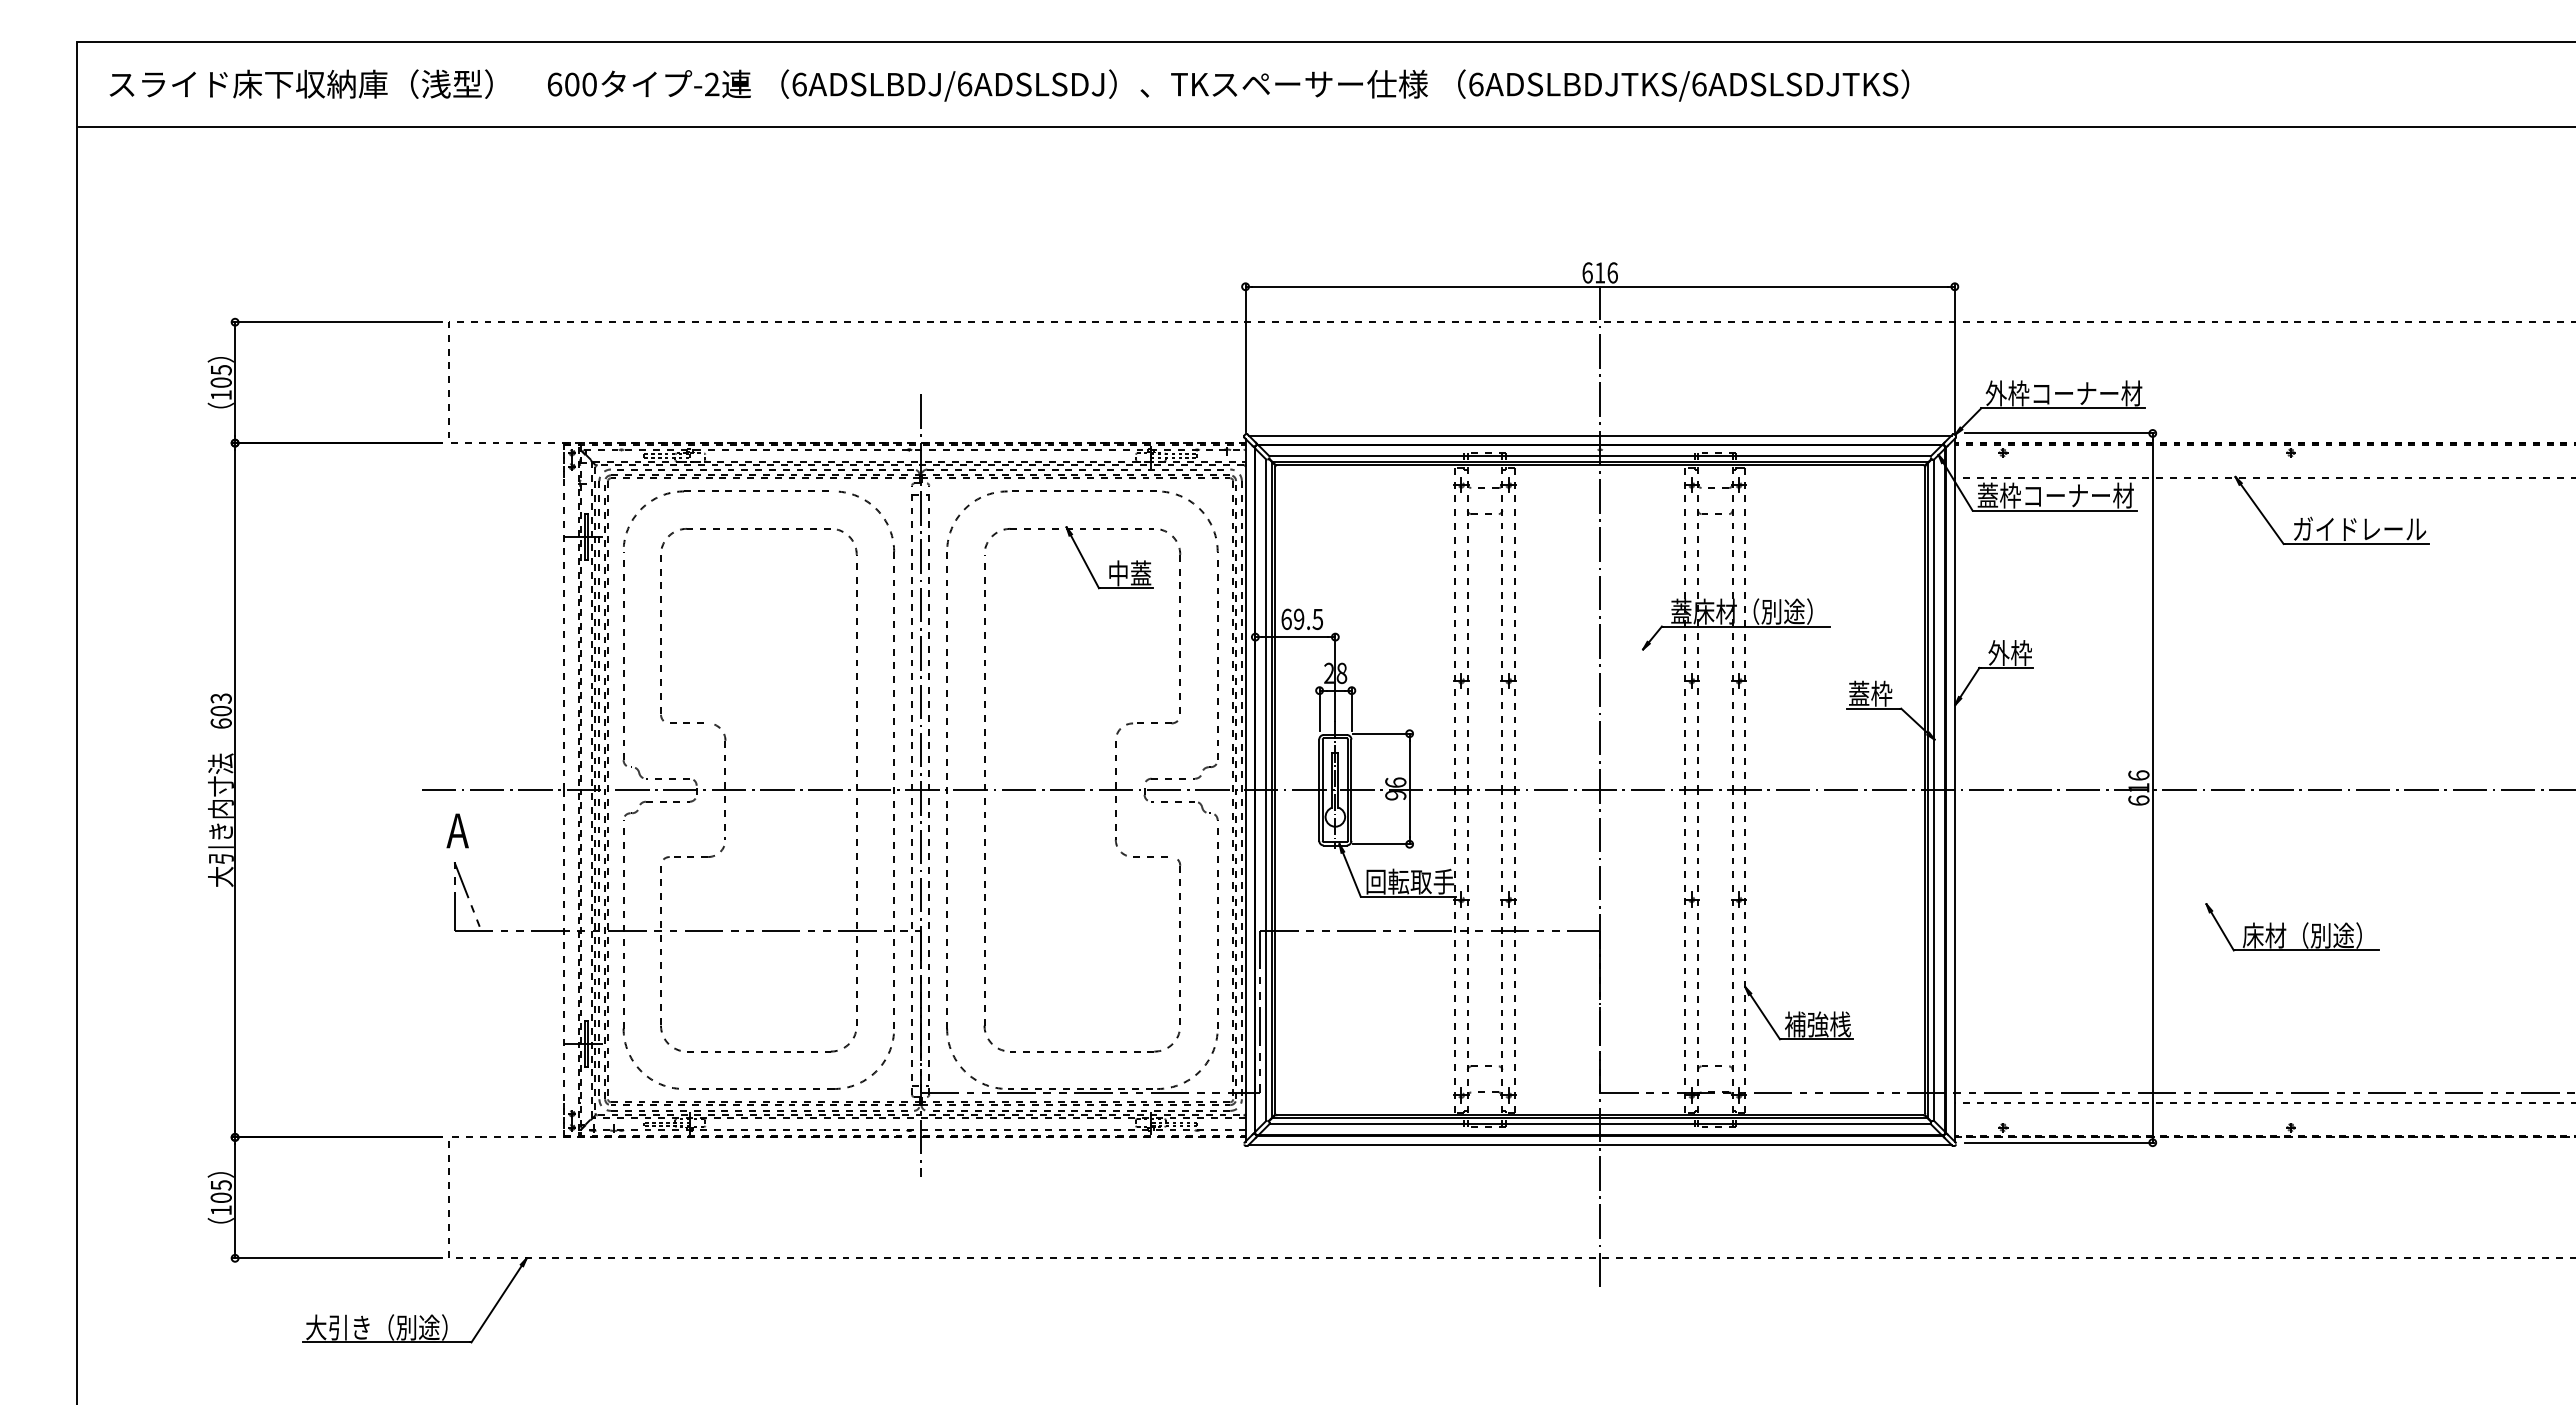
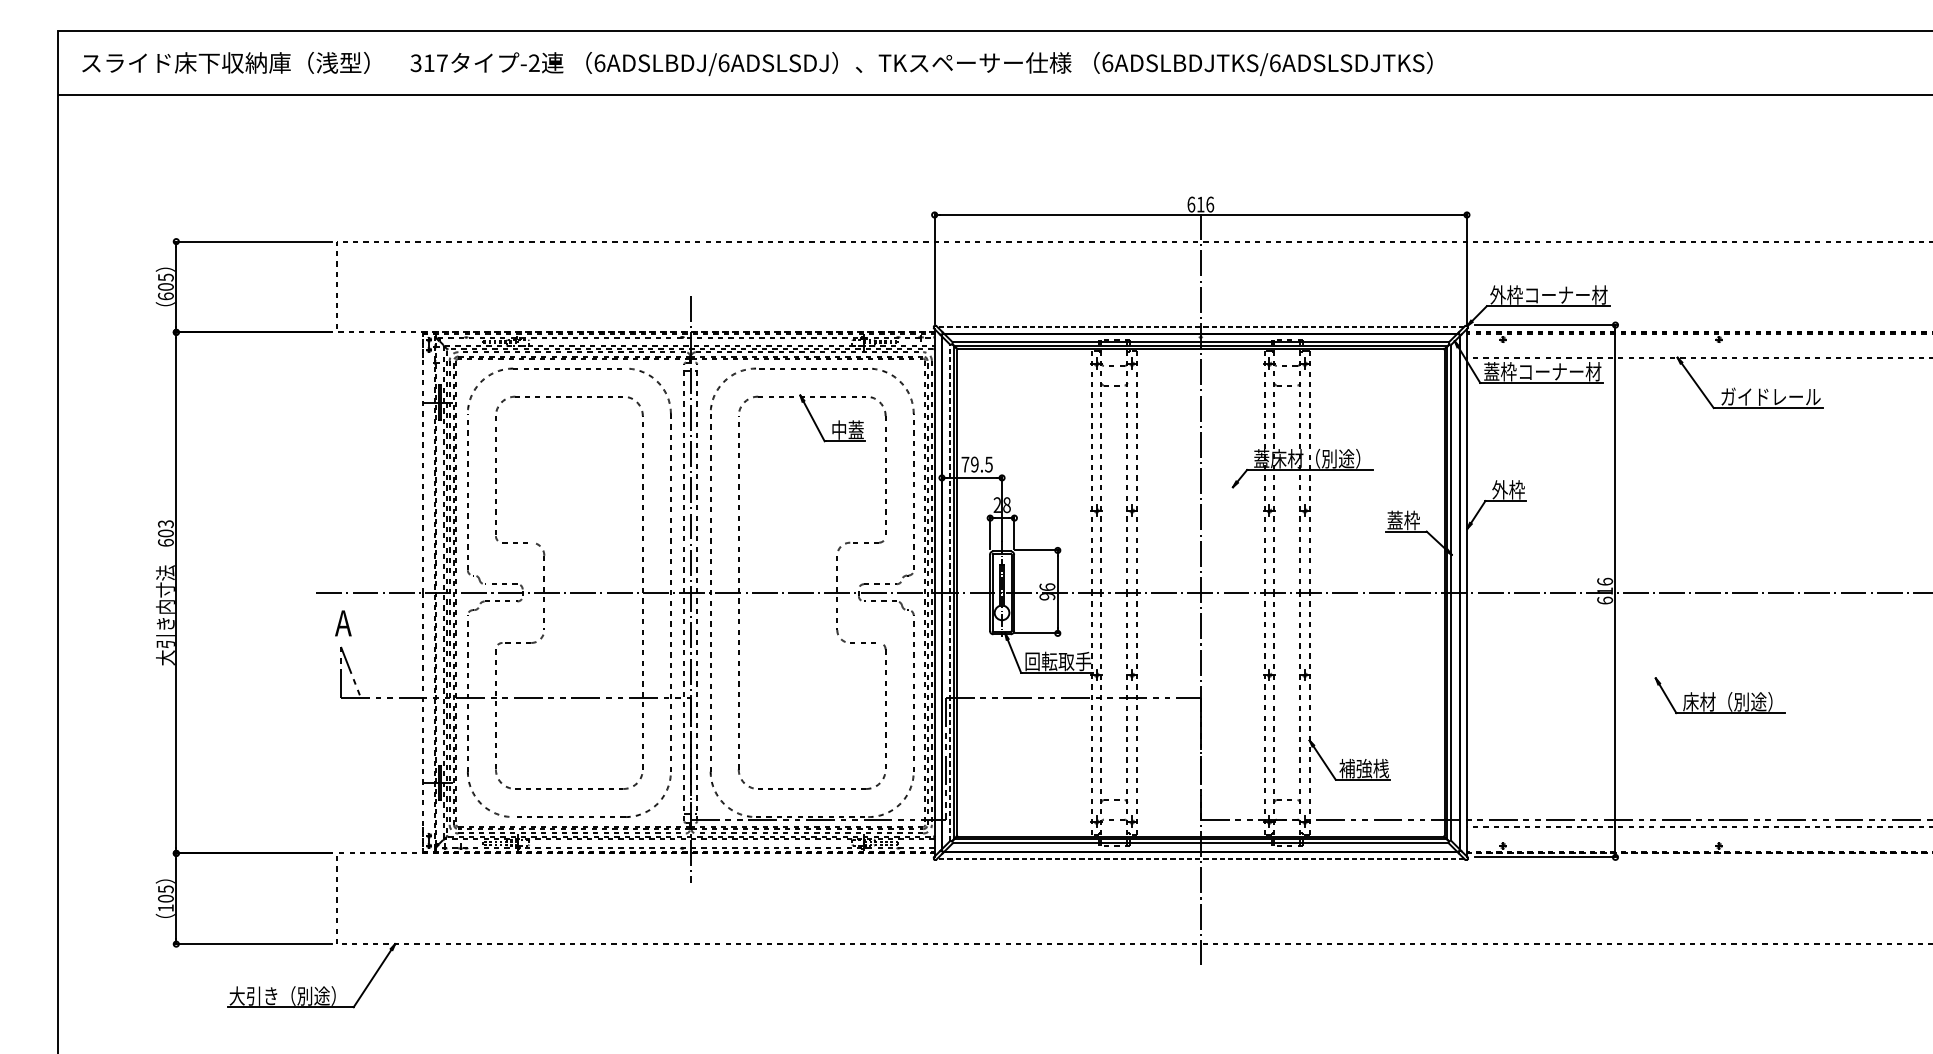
text: (571, 84) -> (428, 63), 600 -> 317
text: (220, 395) -> (165, 296), 105 -> 605
line: (1599, 435) -> (1200, 326), solid -> dashed
text: (1286, 619) -> (965, 464), 69.5 -> 79.5
line: (1266, 790) -> (950, 593), solid -> dashed
line: (1599, 1144) -> (1200, 858), solid -> dashed

